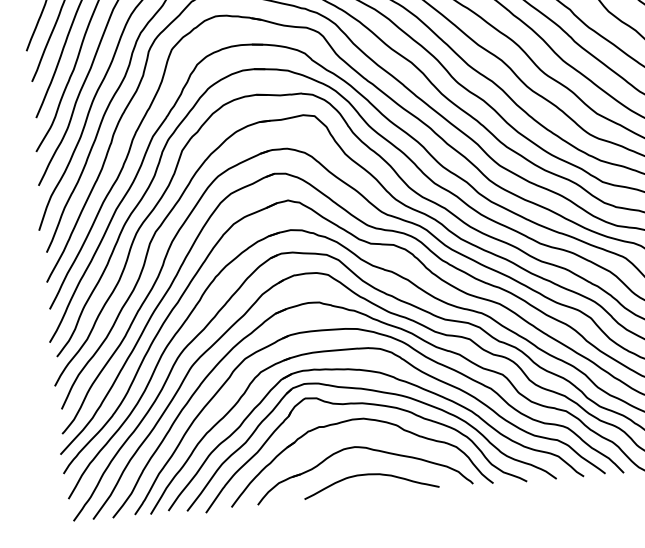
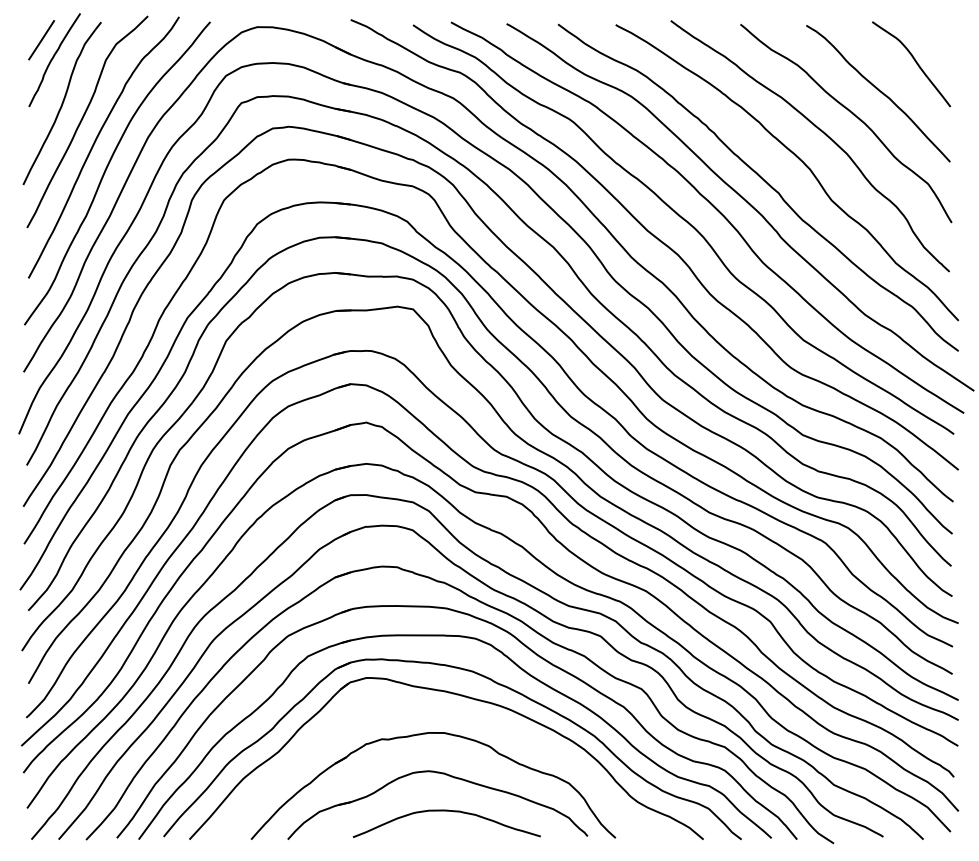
part: (364, 404) -> (447, 713), removed

